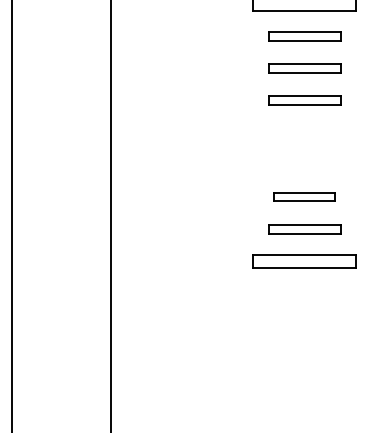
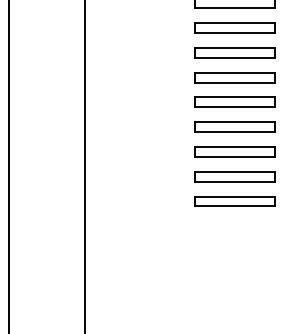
part: (304, 36) -> (234, 28), size x1.43
part: (304, 68) -> (234, 52), size x1.43
part: (304, 100) -> (234, 77), size x1.43
part: (304, 132) -> (234, 102), added
part: (304, 164) -> (234, 126), added
part: (304, 196) -> (234, 151), size x1.67
part: (304, 229) -> (234, 177), size x1.43

